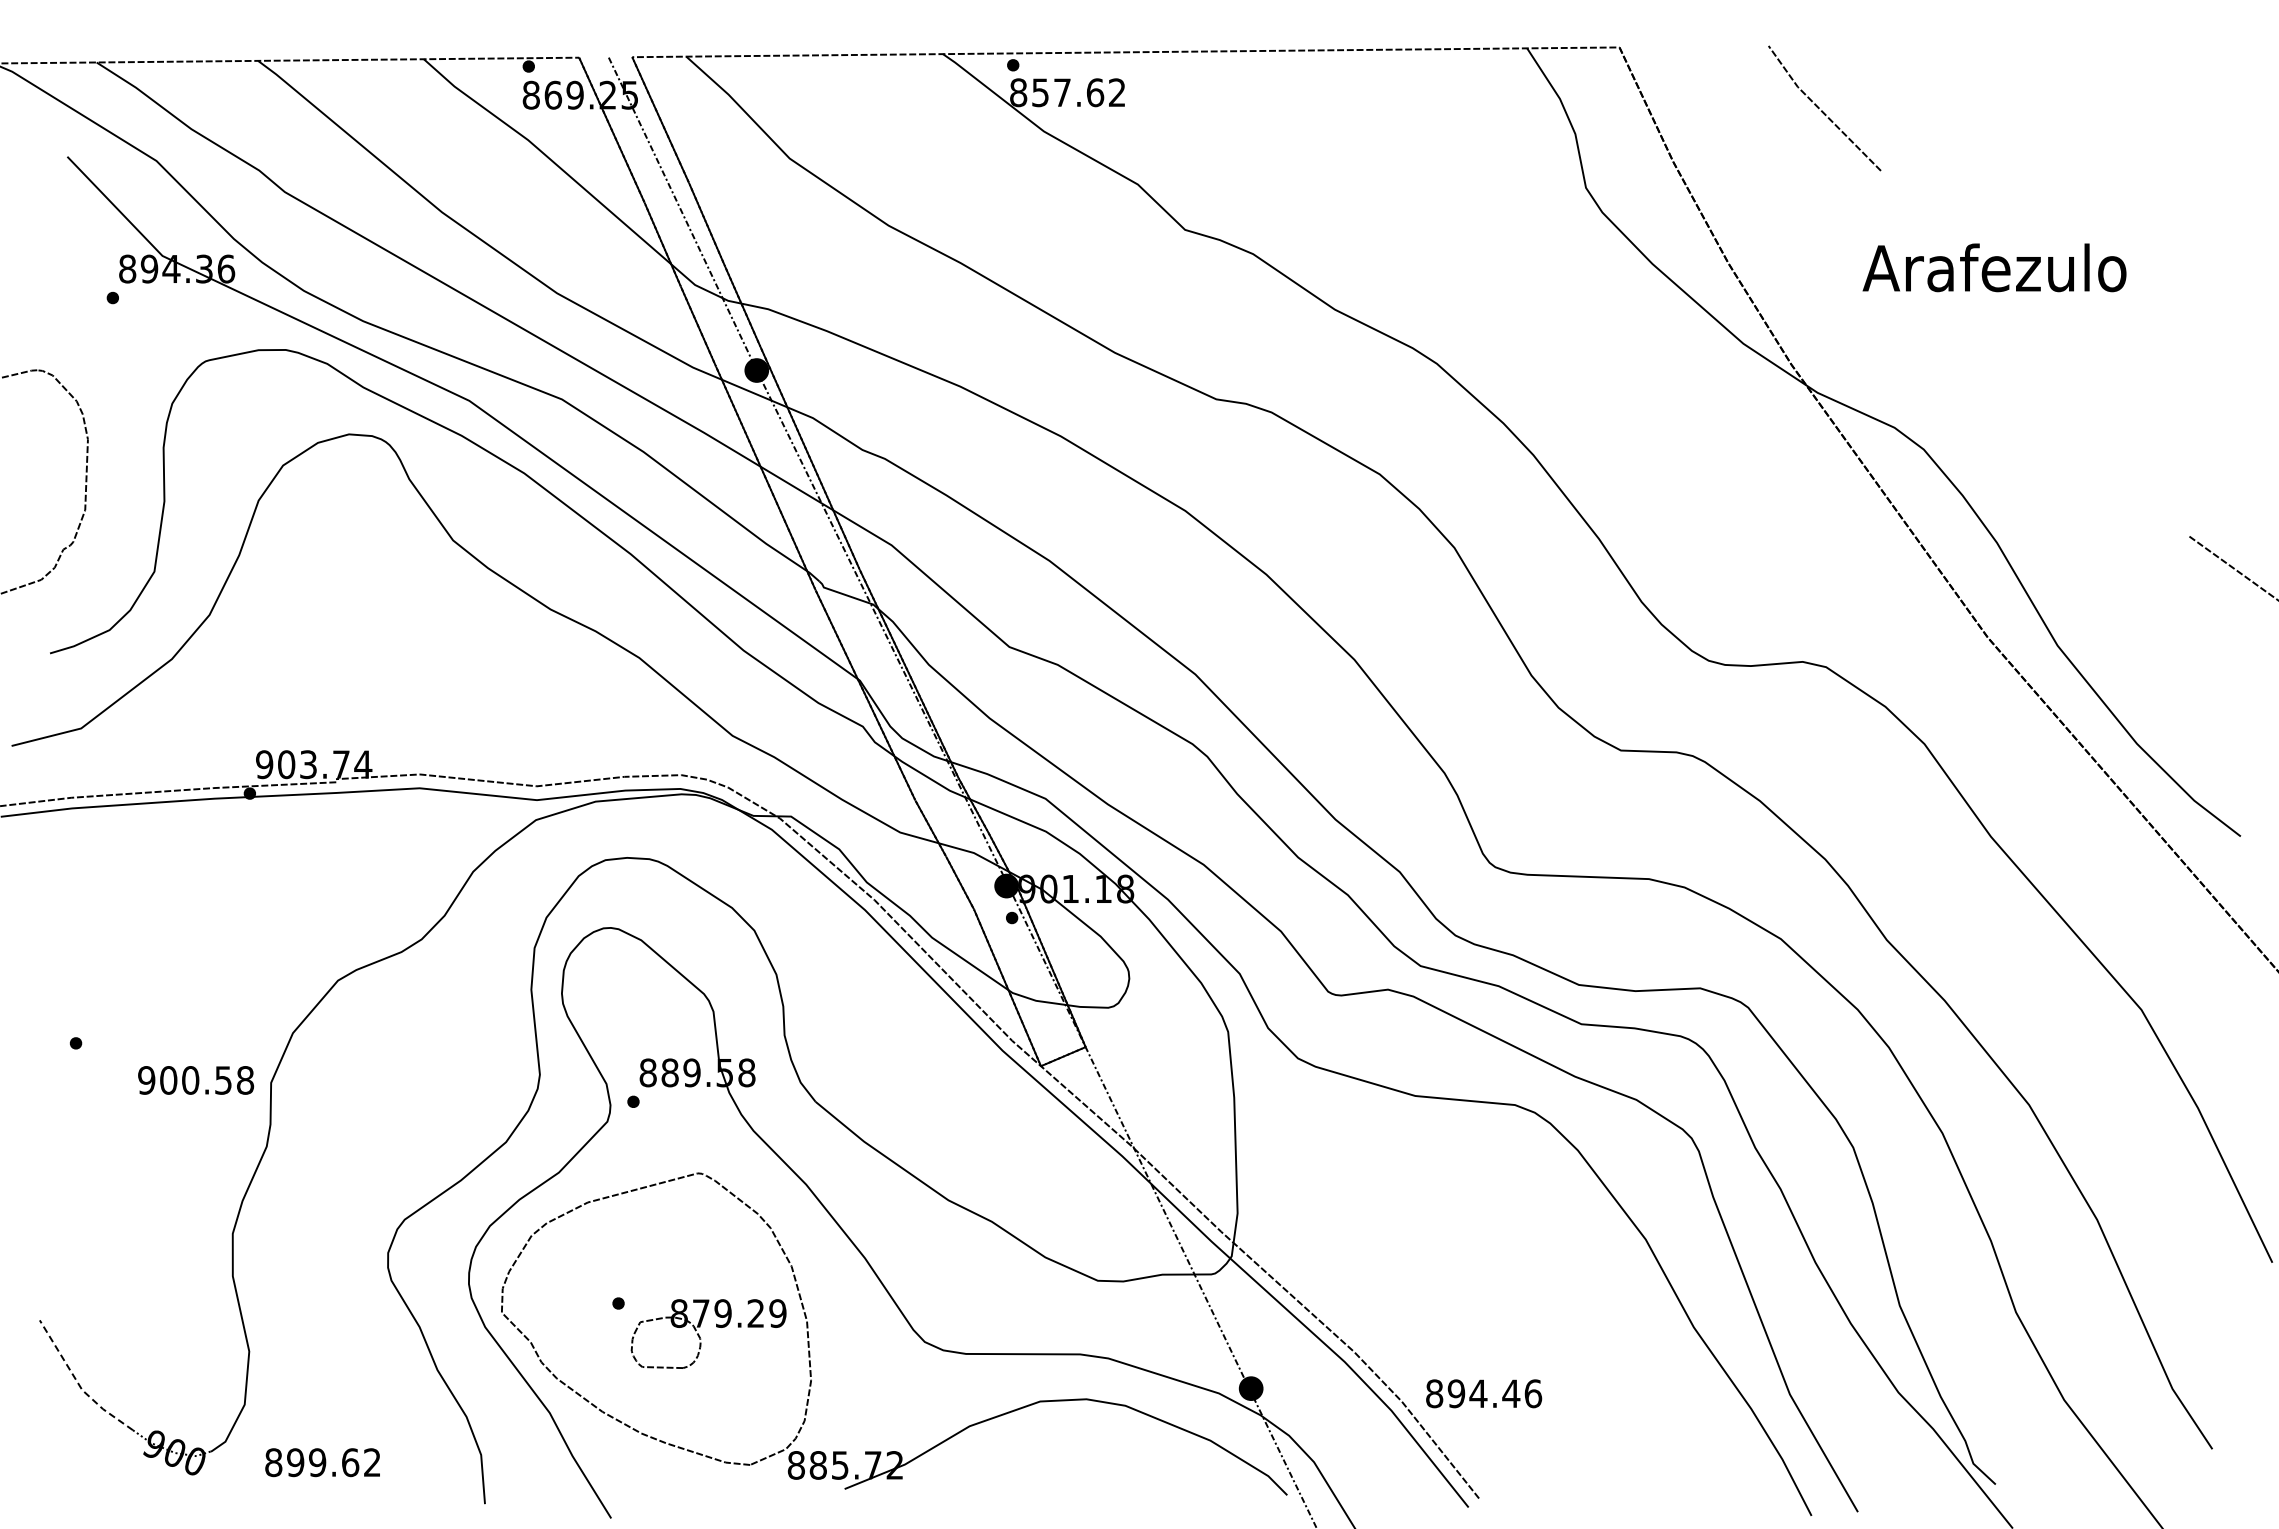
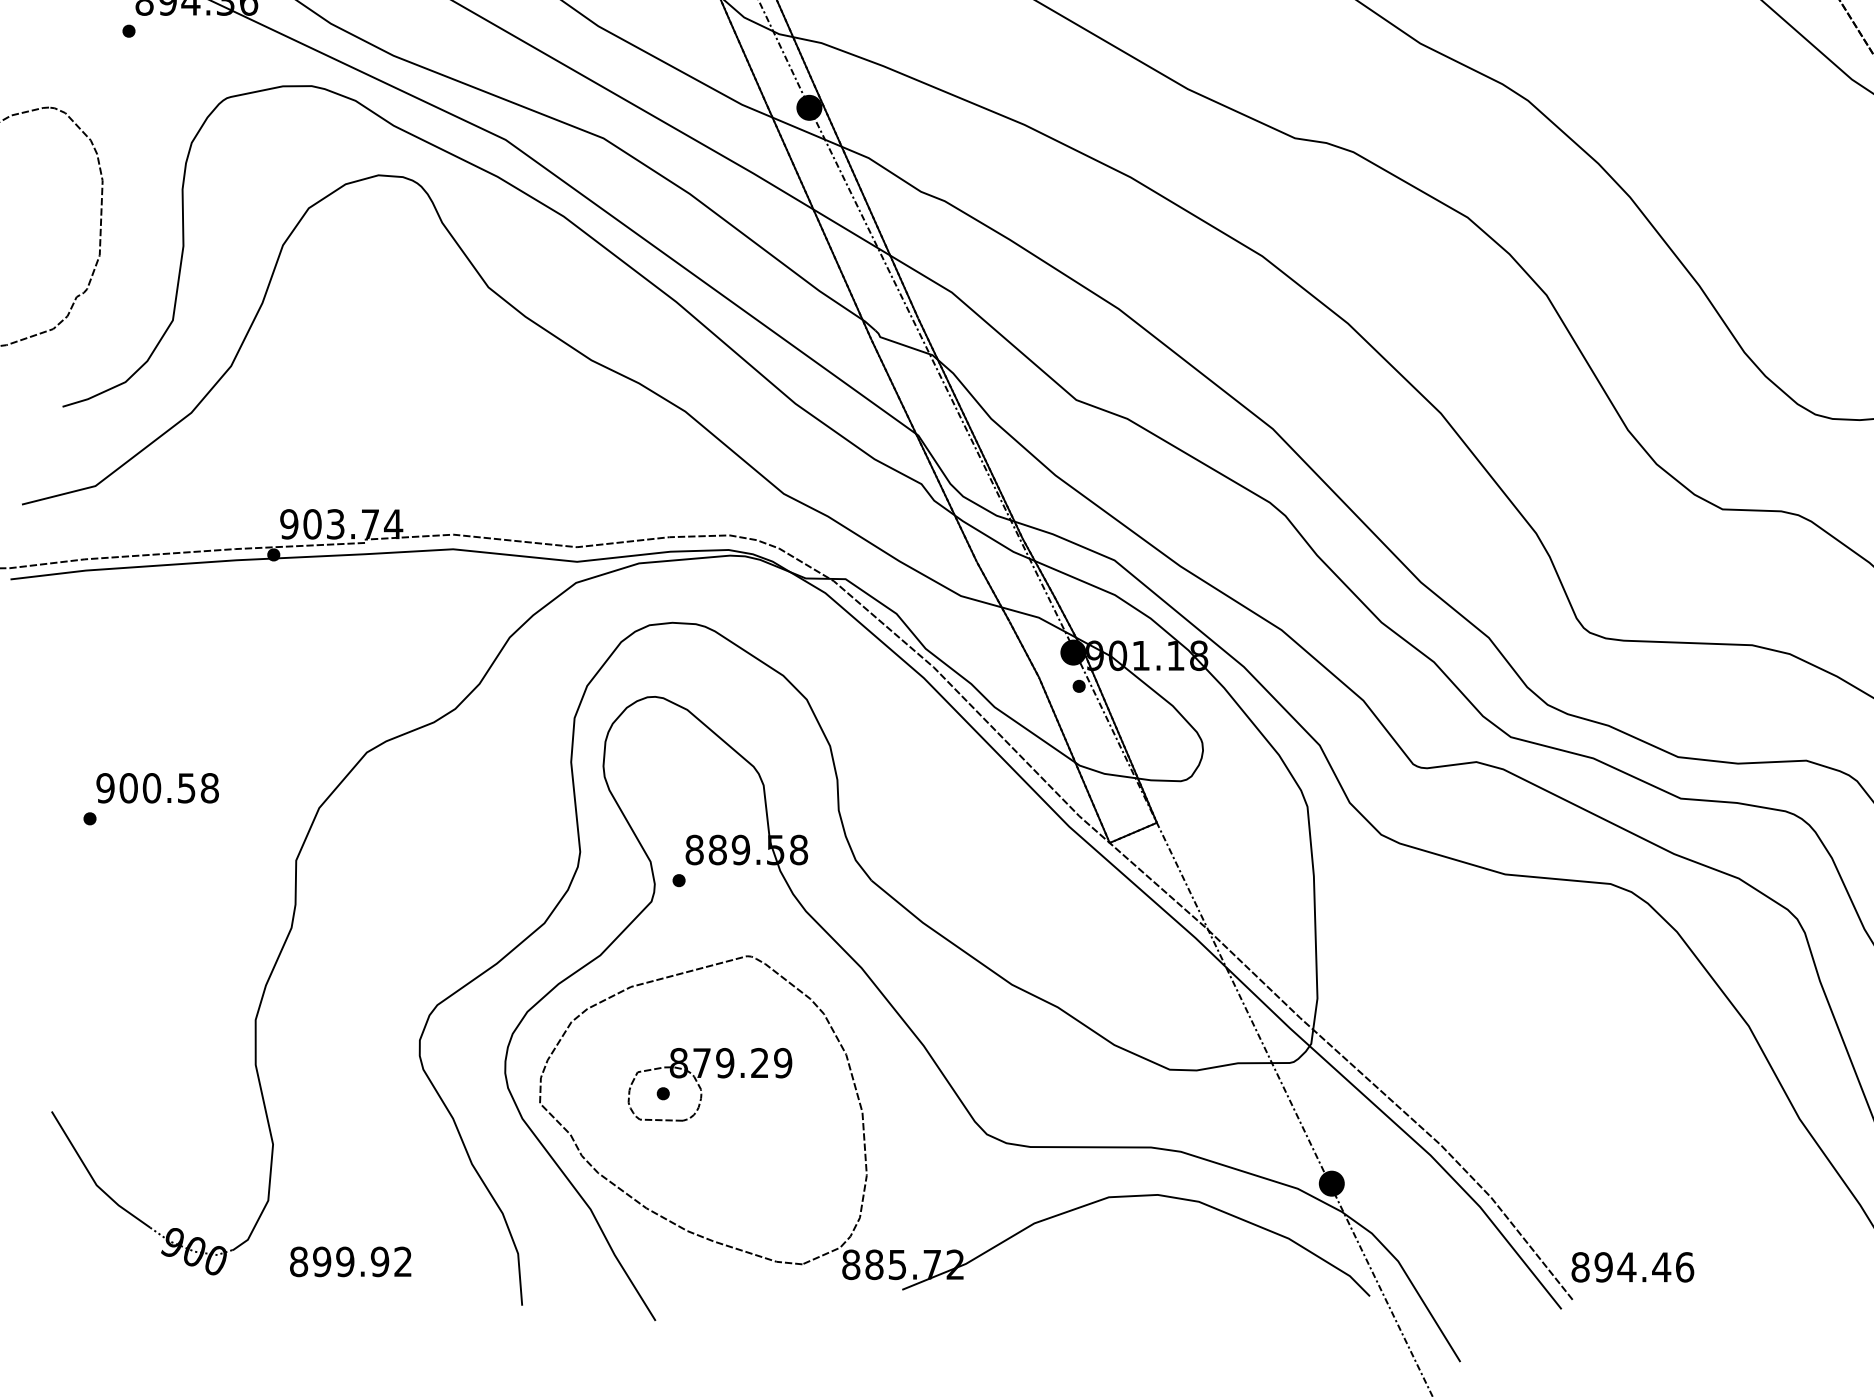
text: (196, 1080) -> (158, 788), moved
part: (700, 1336) -> (701, 1087), moved
line: (78, 1384) -> (92, 1179), dashed -> solid
text: (1484, 1393) -> (1633, 1267), moved
text: (350, 1462) -> (380, 1261), 899.62 -> 899.92

